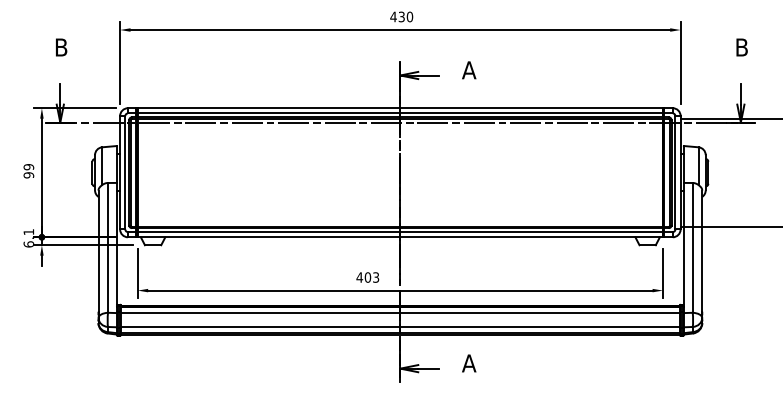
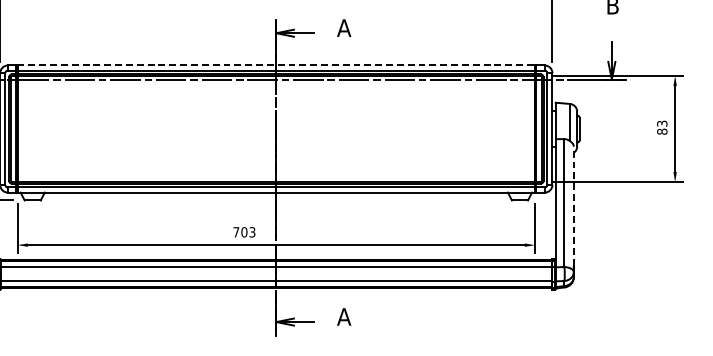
line: (400, 108) -> (276, 65), solid -> dashed
line: (702, 251) -> (574, 206), solid -> dashed
text: (359, 277) -> (236, 232), 403 -> 703

